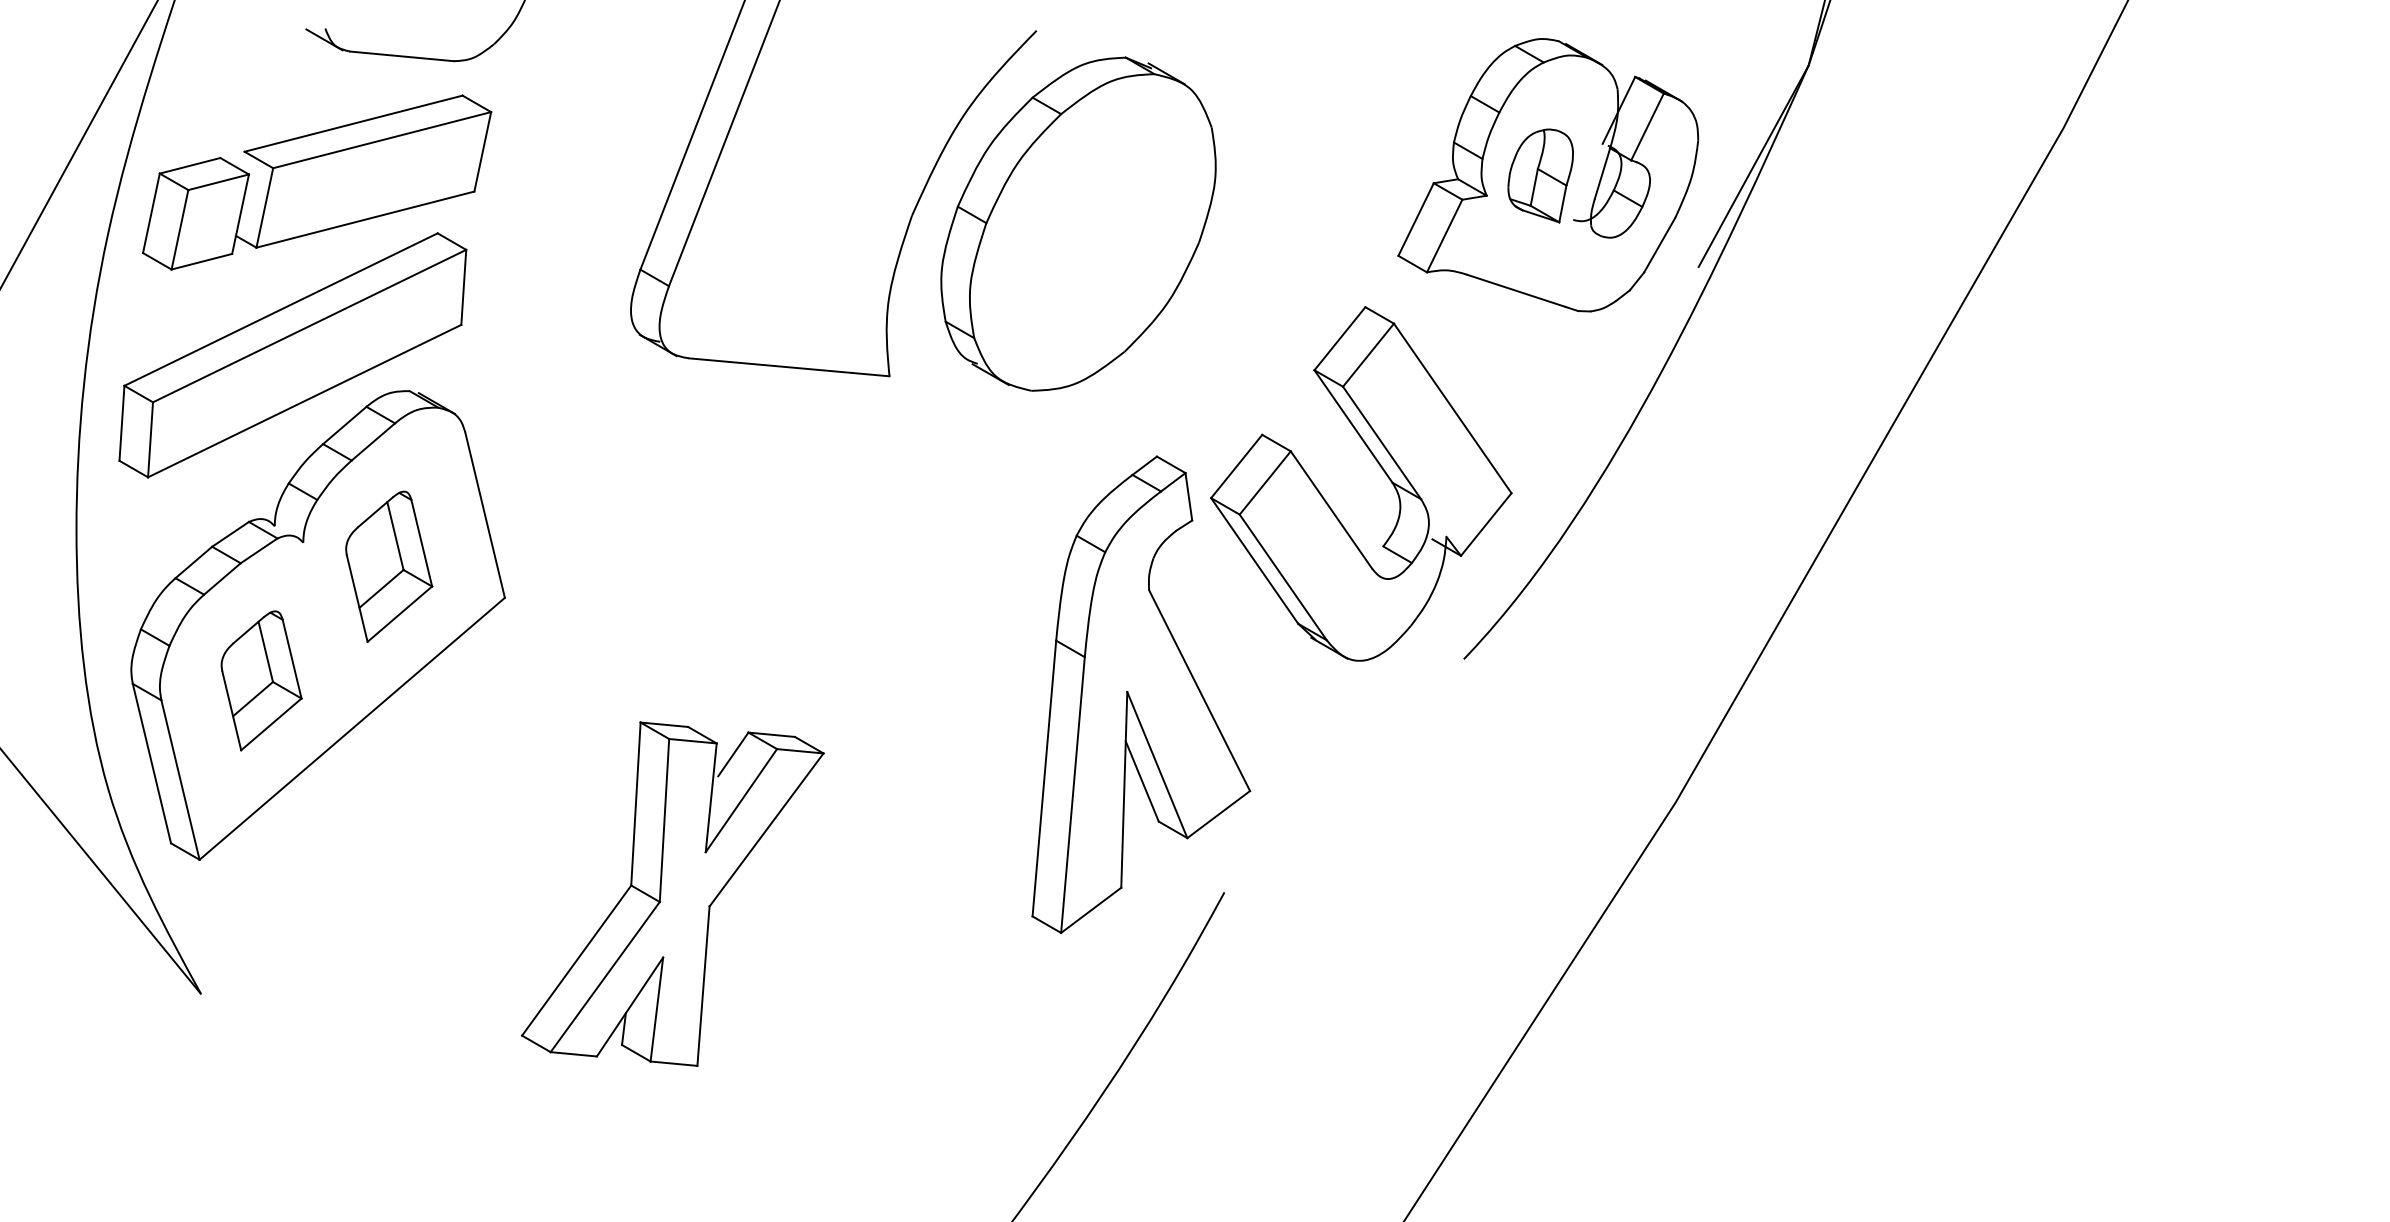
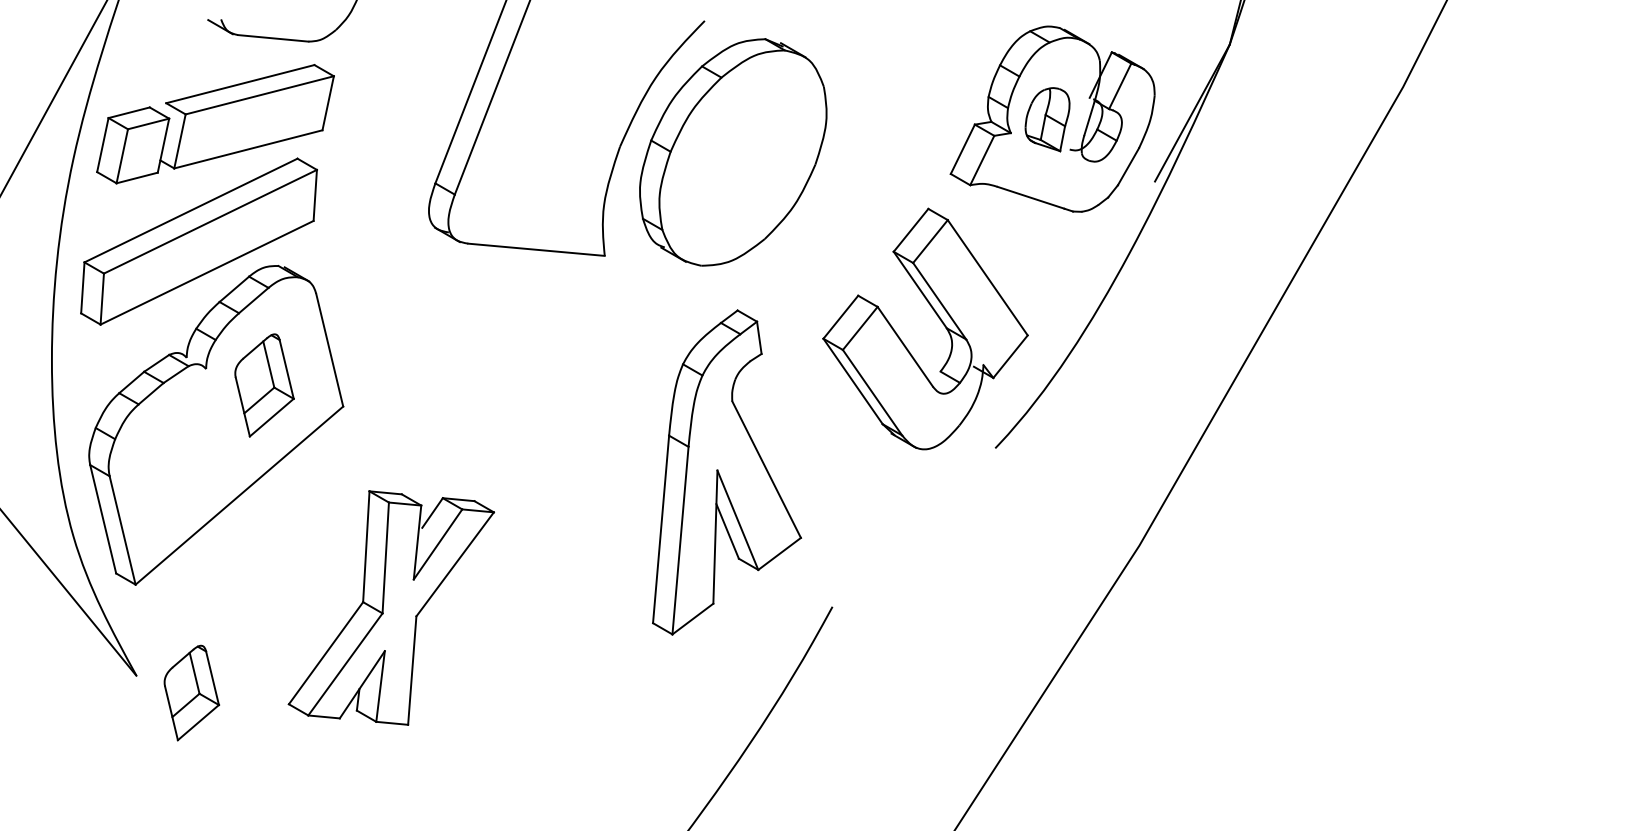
part: (261, 680) -> (191, 692), moved
part: (1142, 694) -> (727, 472), moved
part: (671, 893) -> (390, 607), moved

